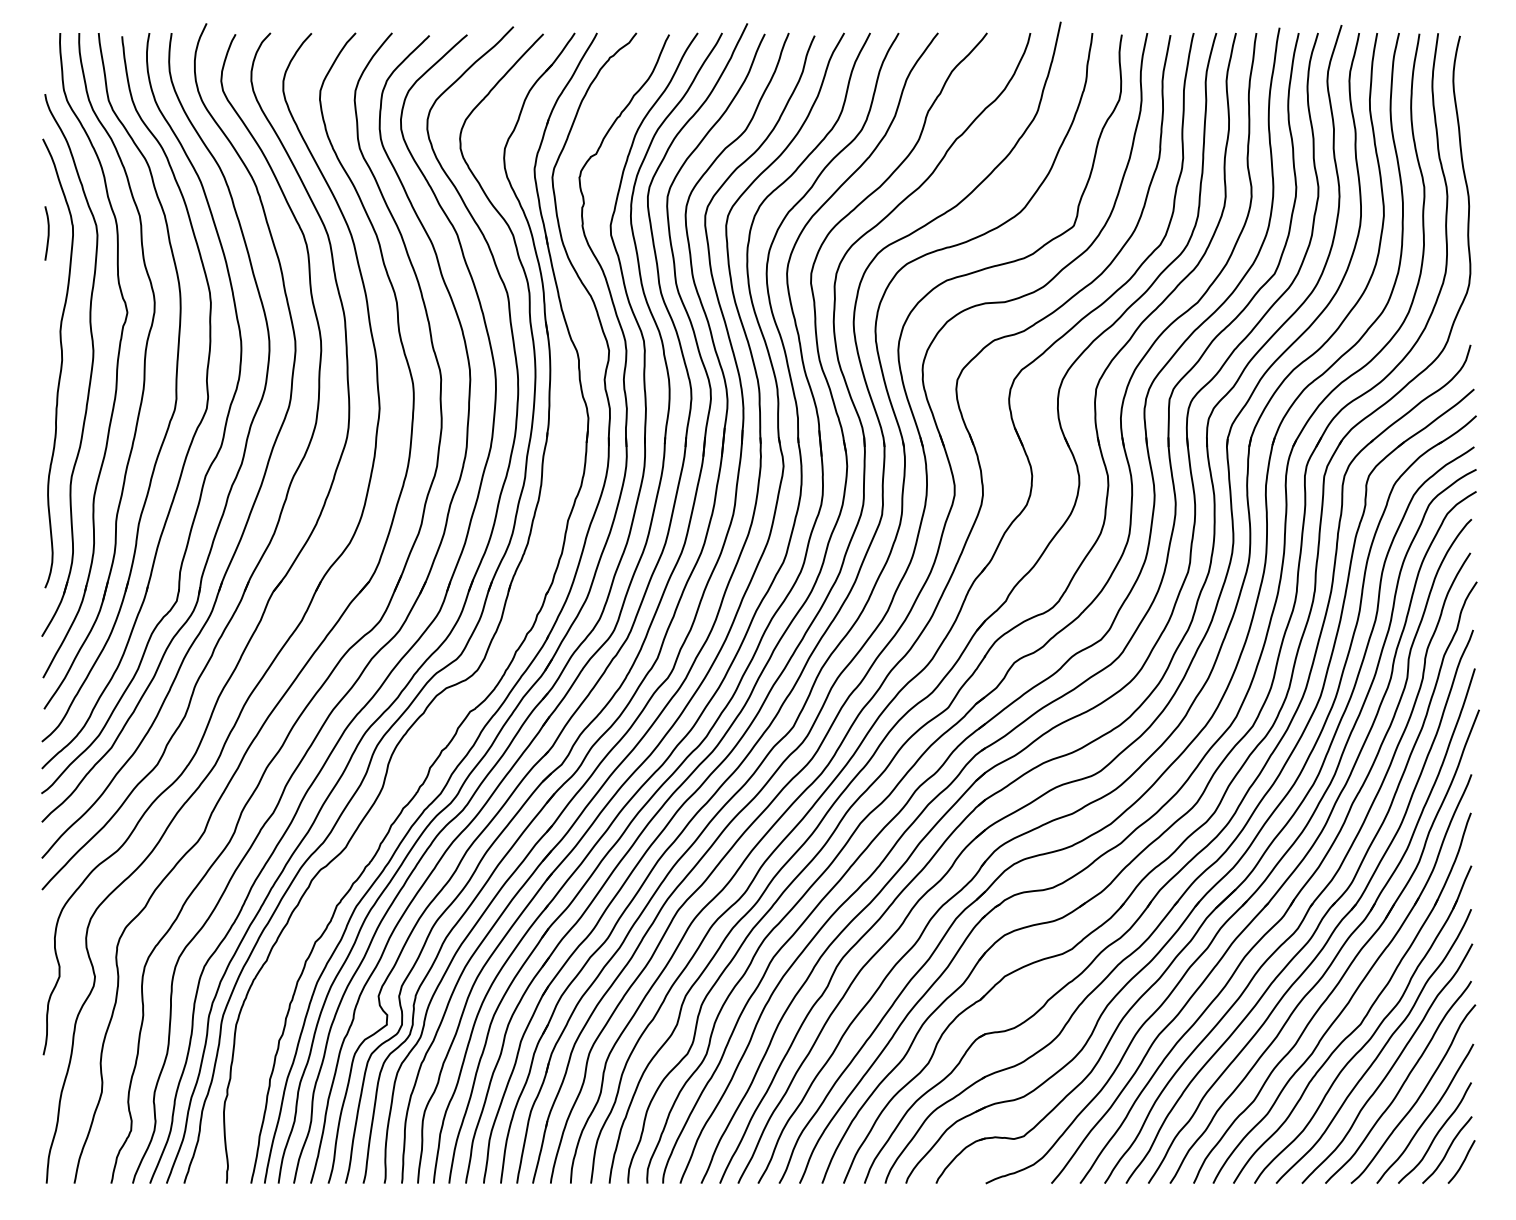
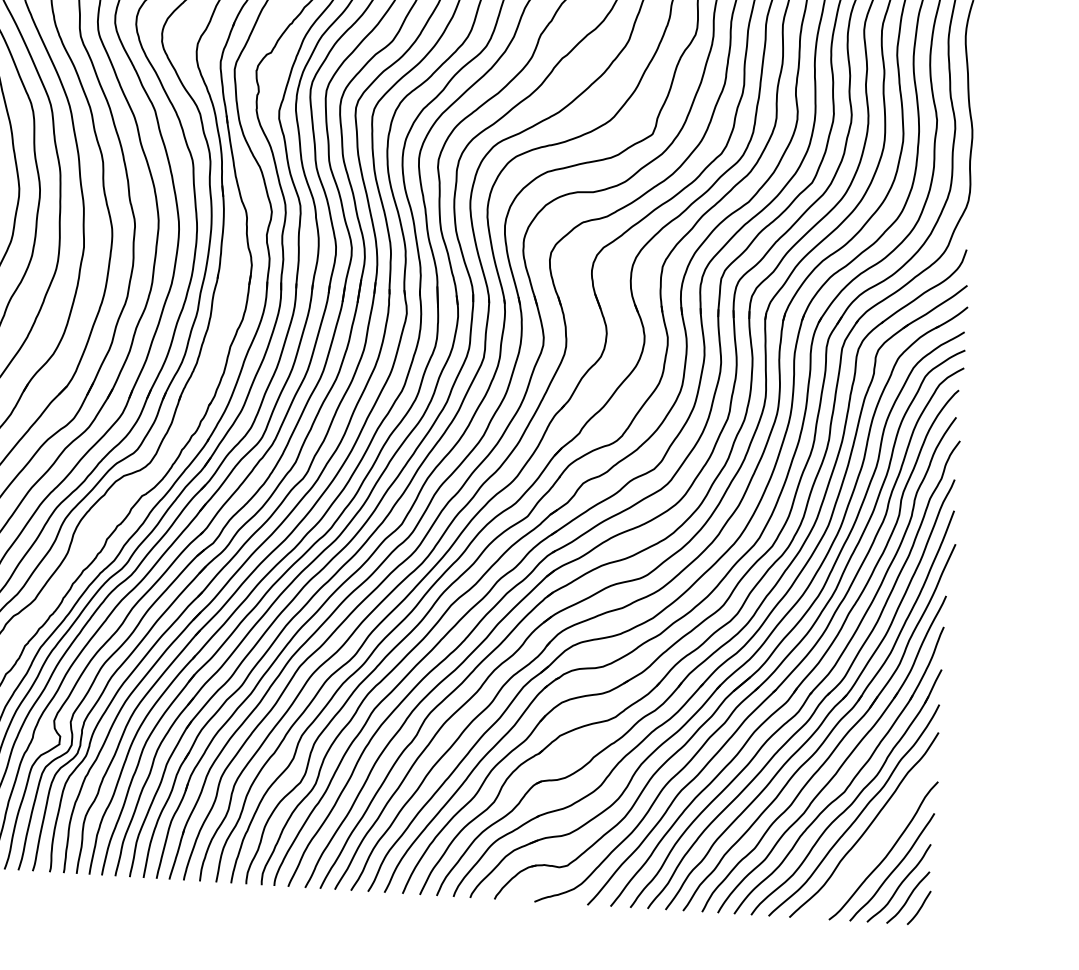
curve: (1402, 1083) -> (875, 841), removed

